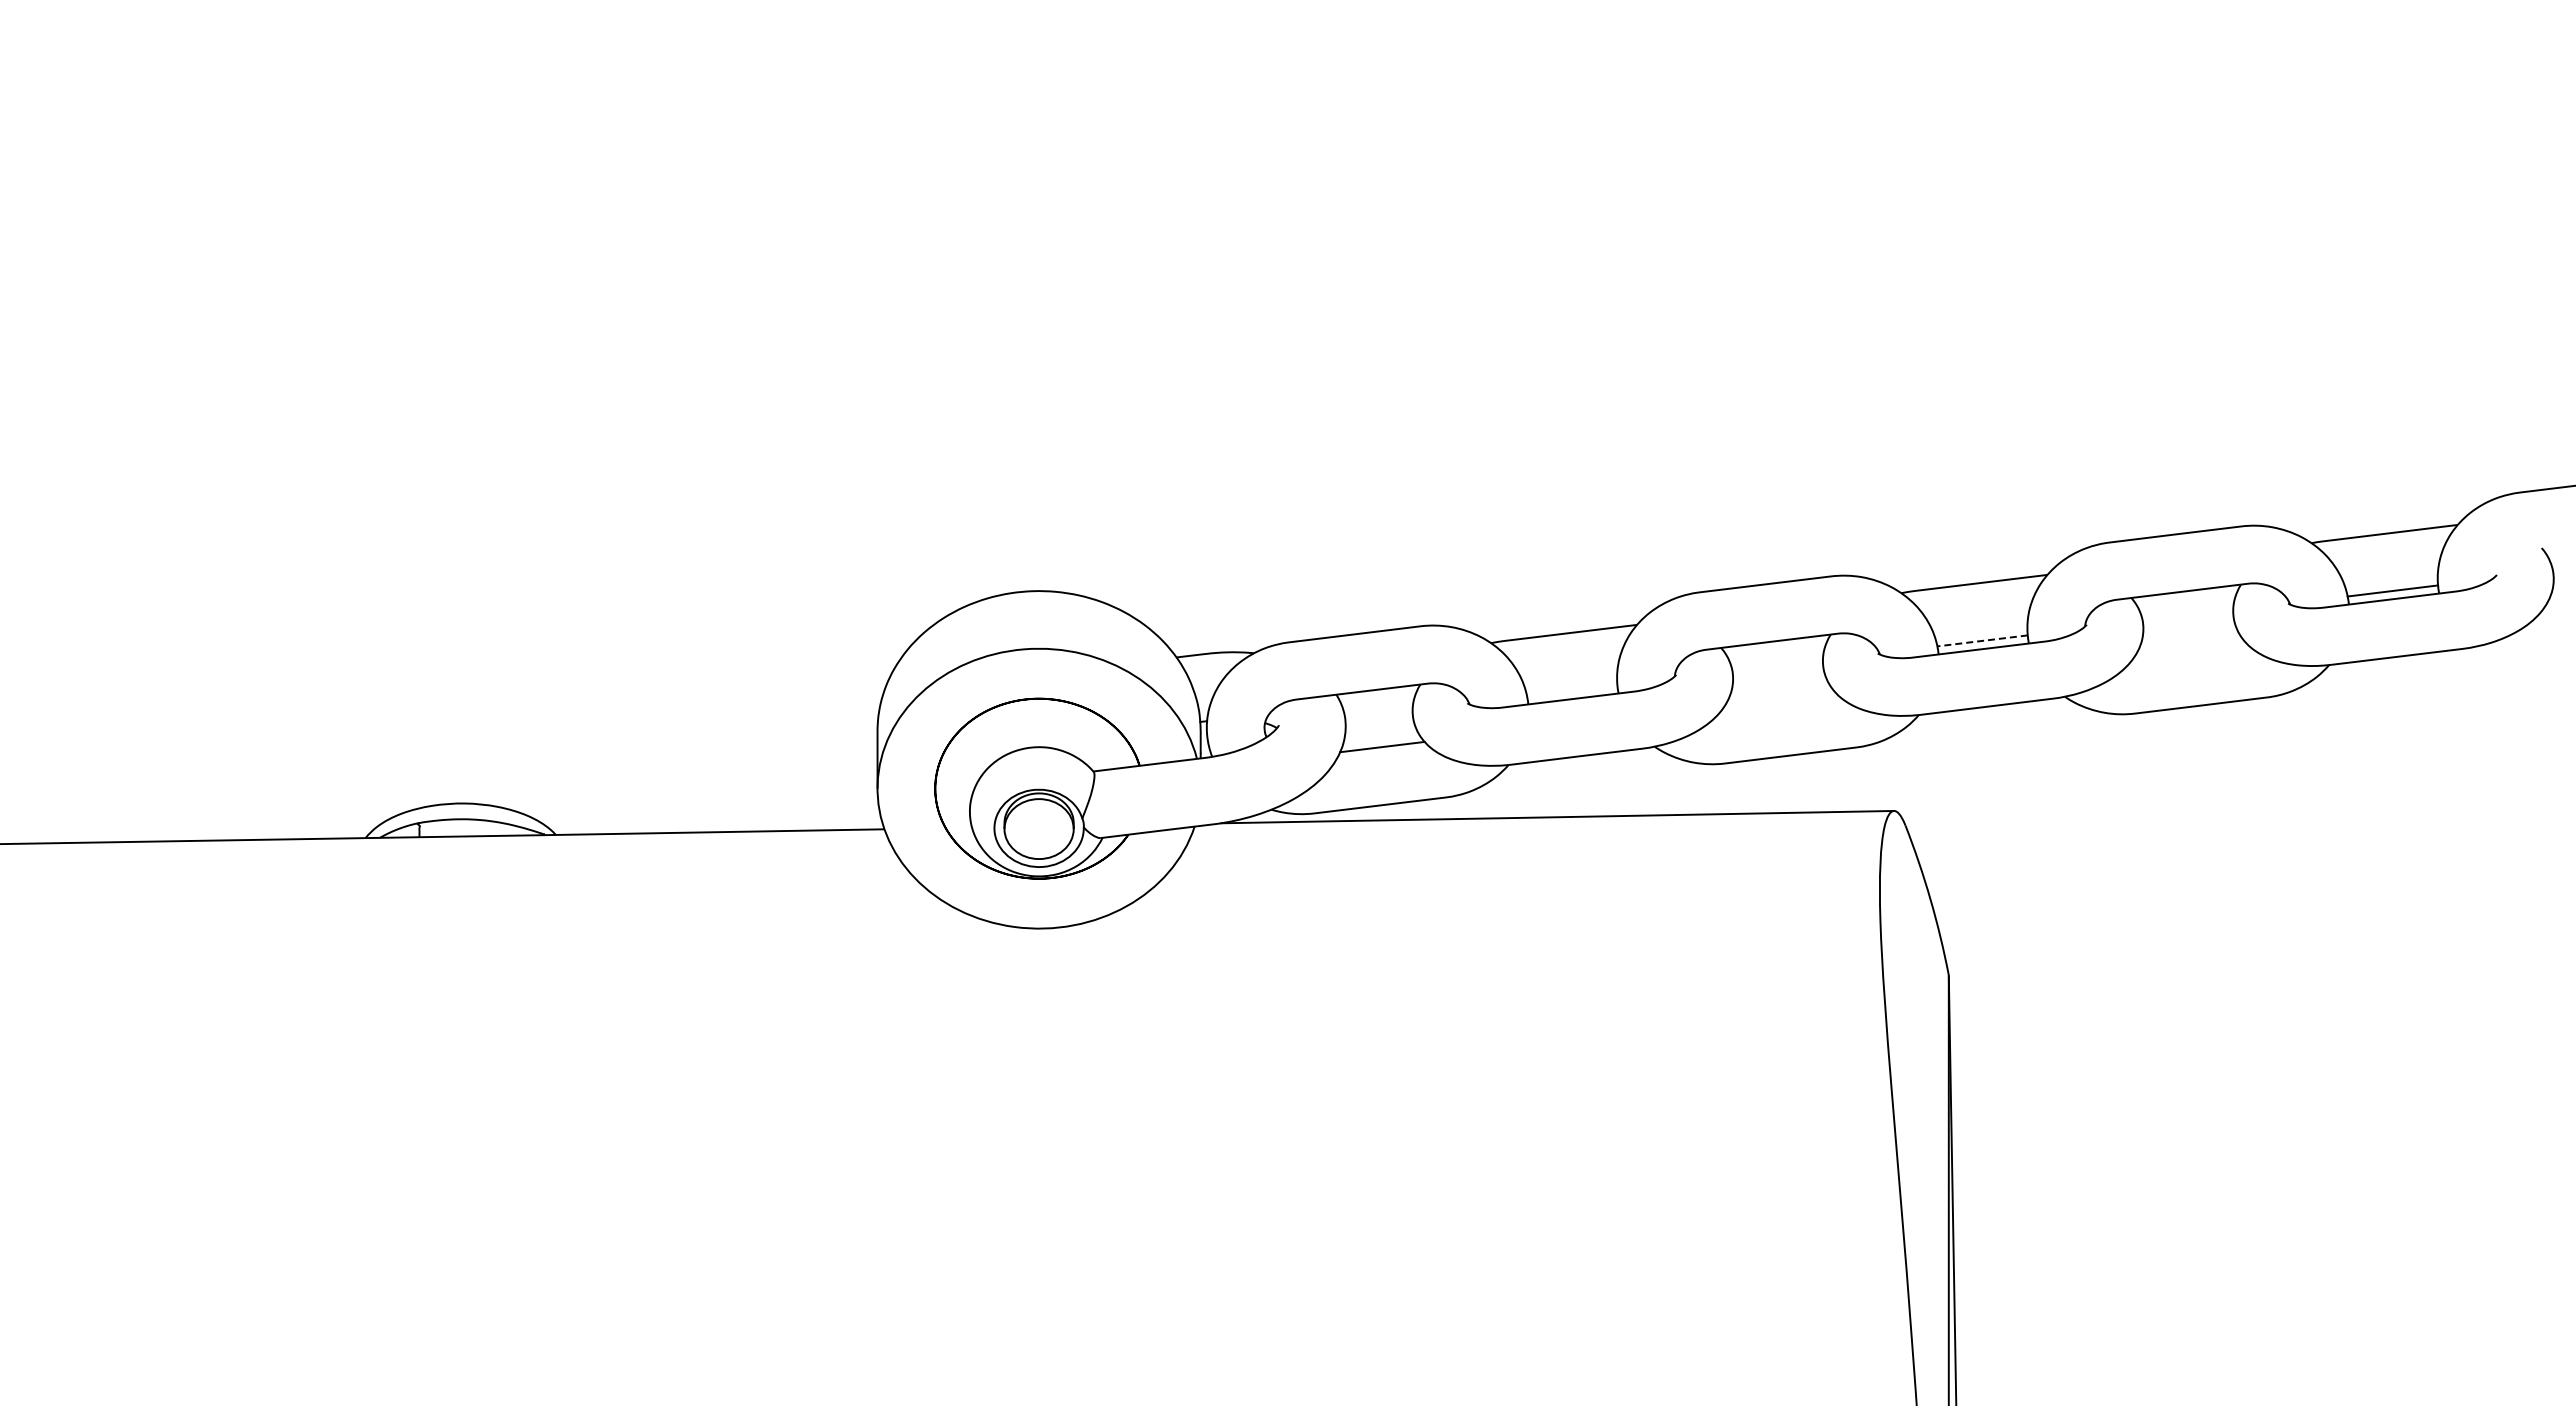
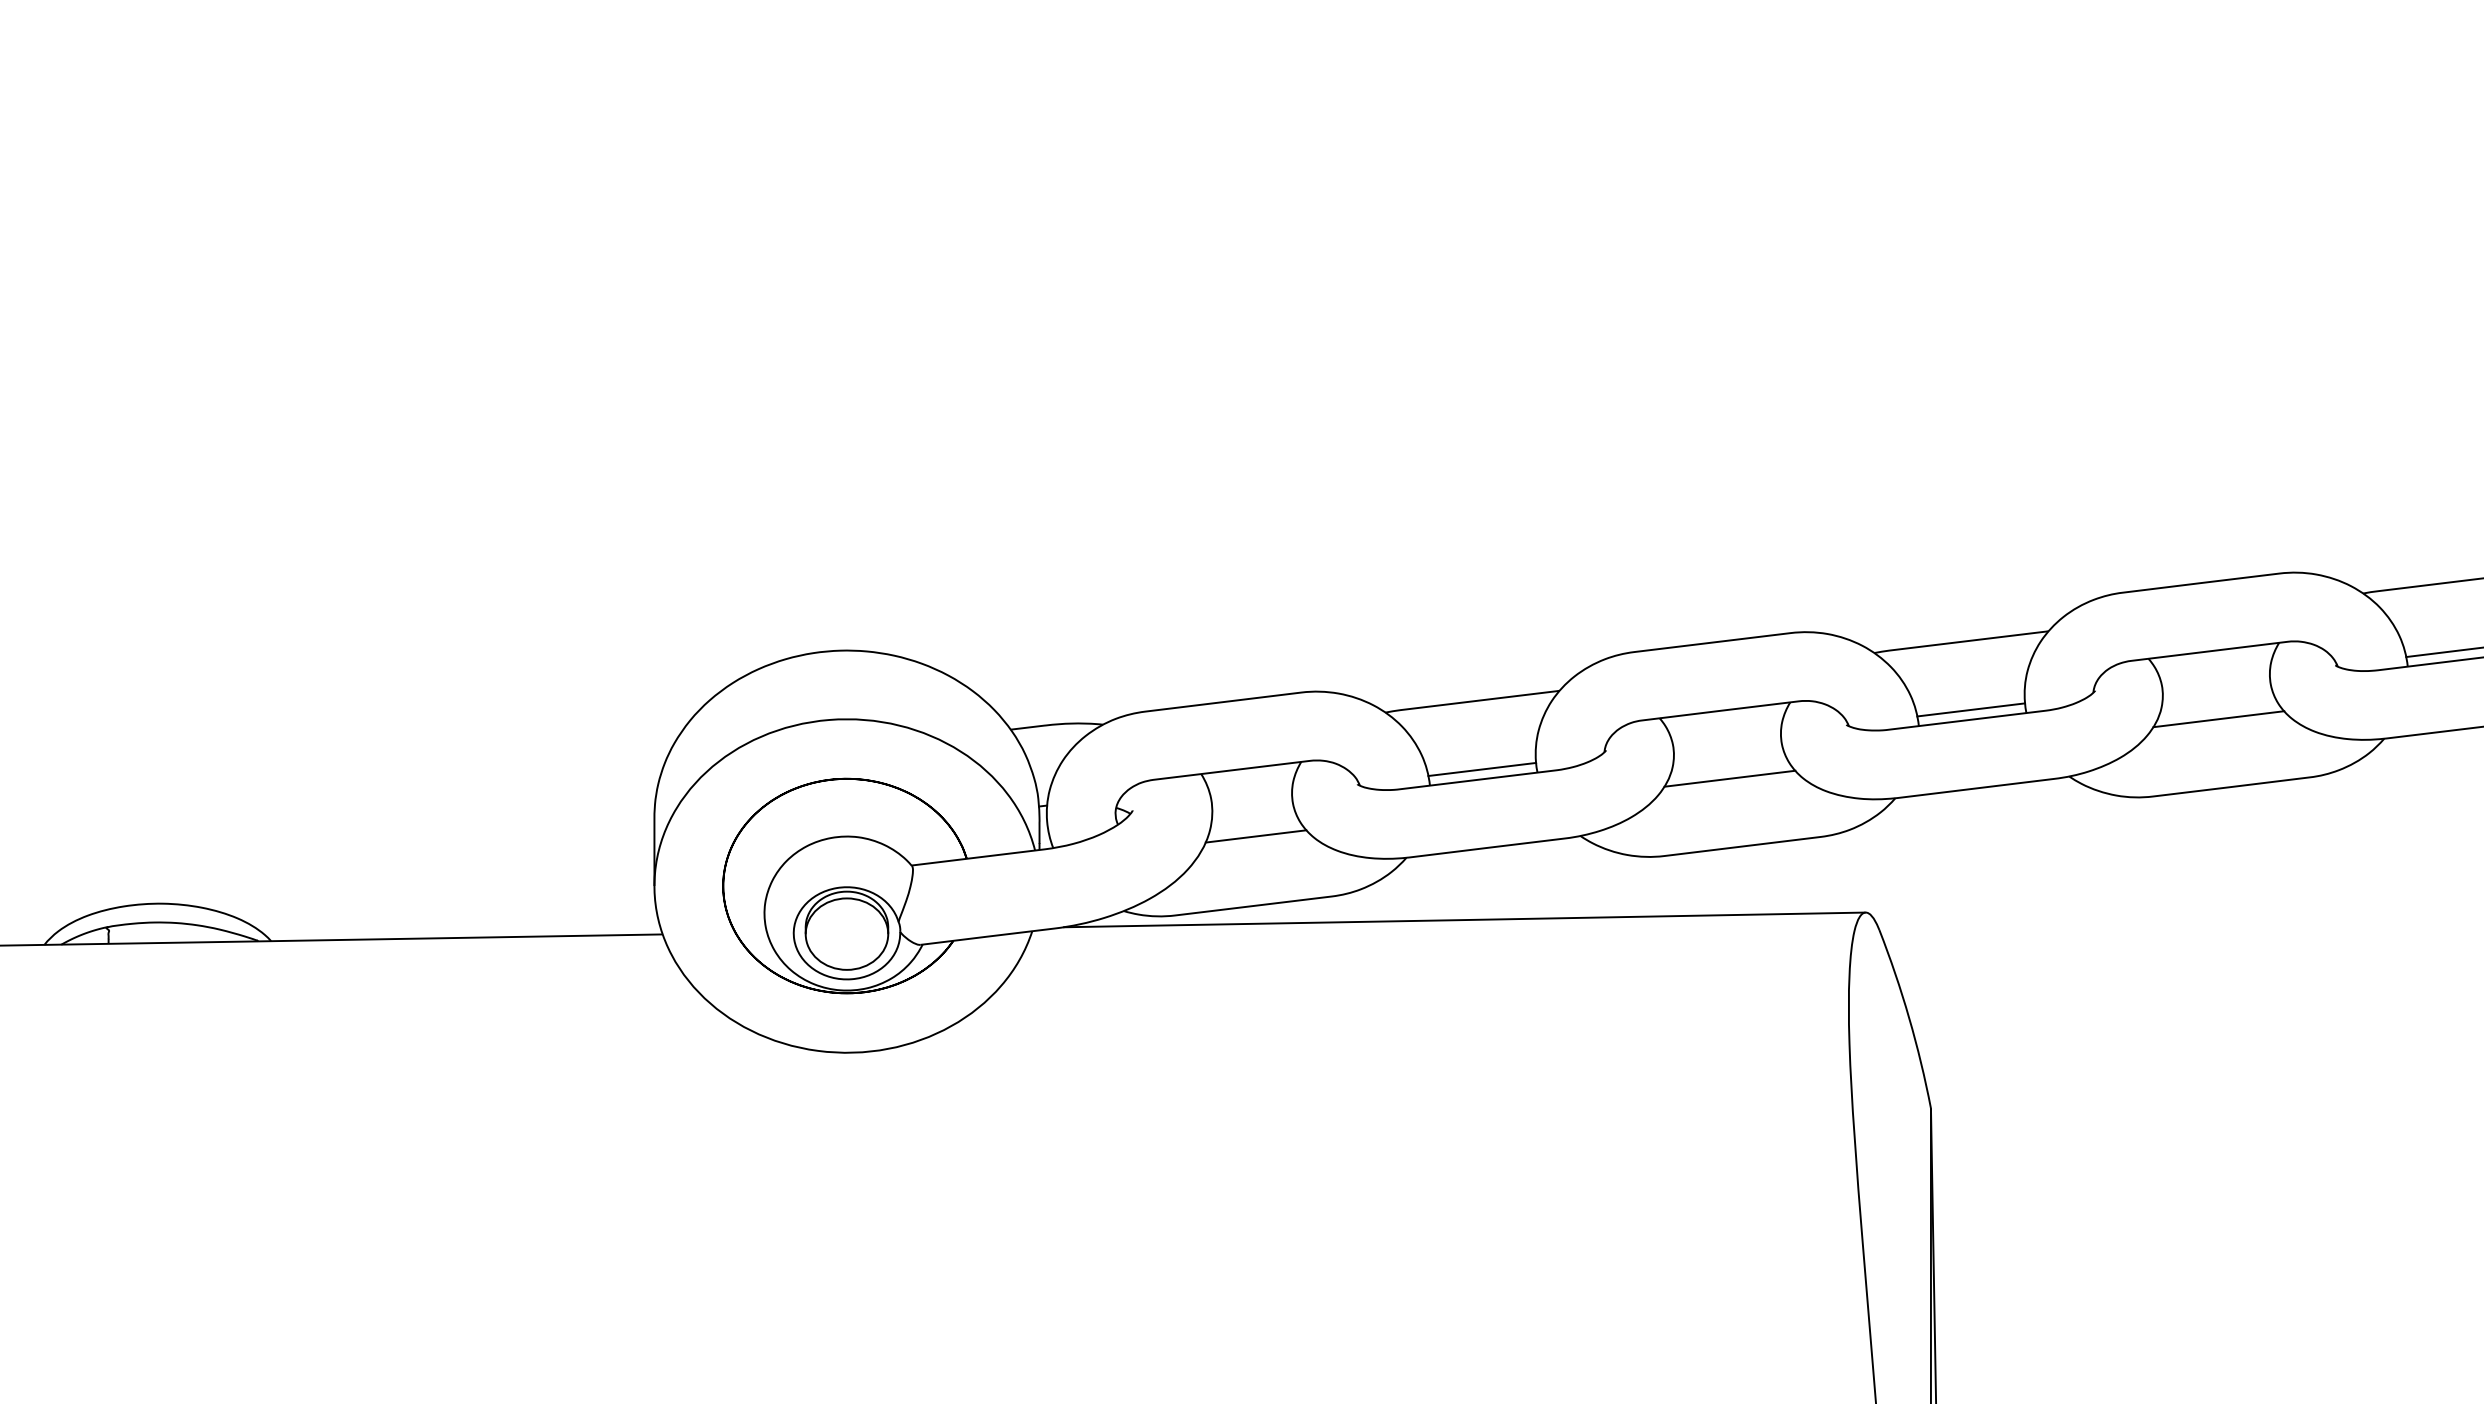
line: (1982, 640) -> (1971, 709), dashed -> solid
line: (2190, 648) -> (2218, 718), added
line: (1572, 690) -> (1482, 769), added
line: (1780, 698) -> (1730, 778), added

